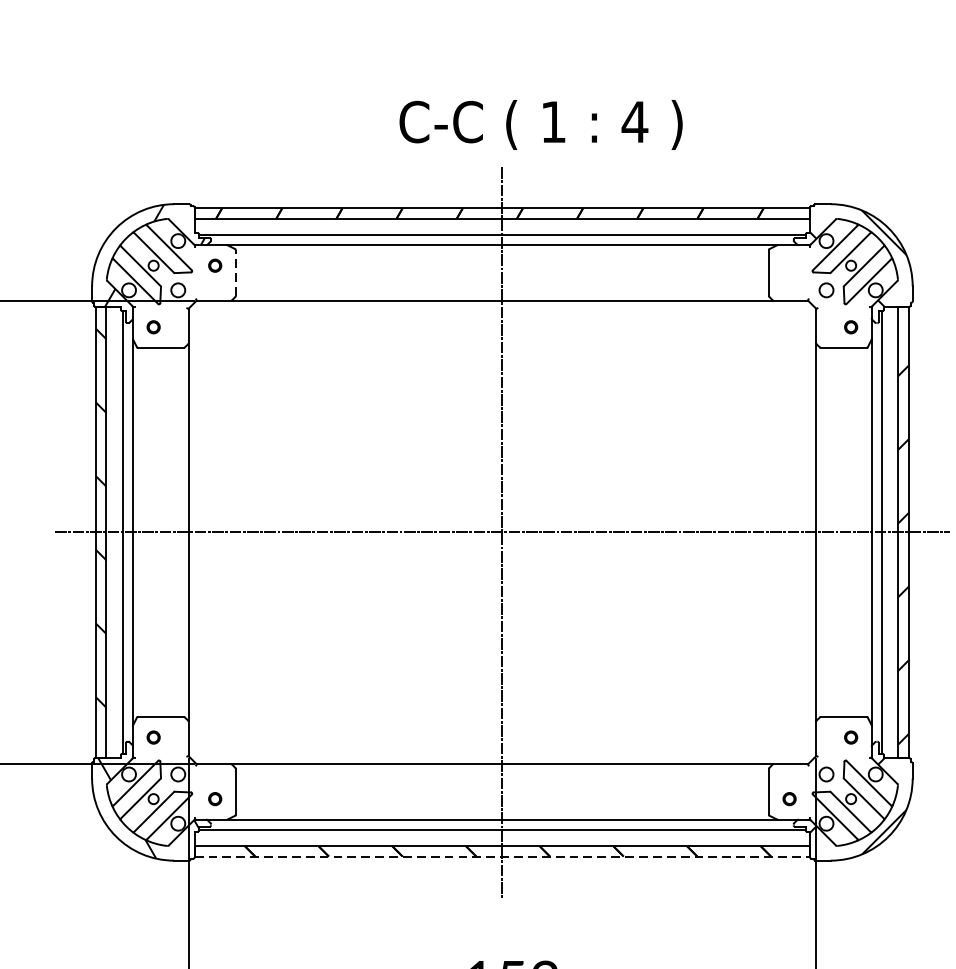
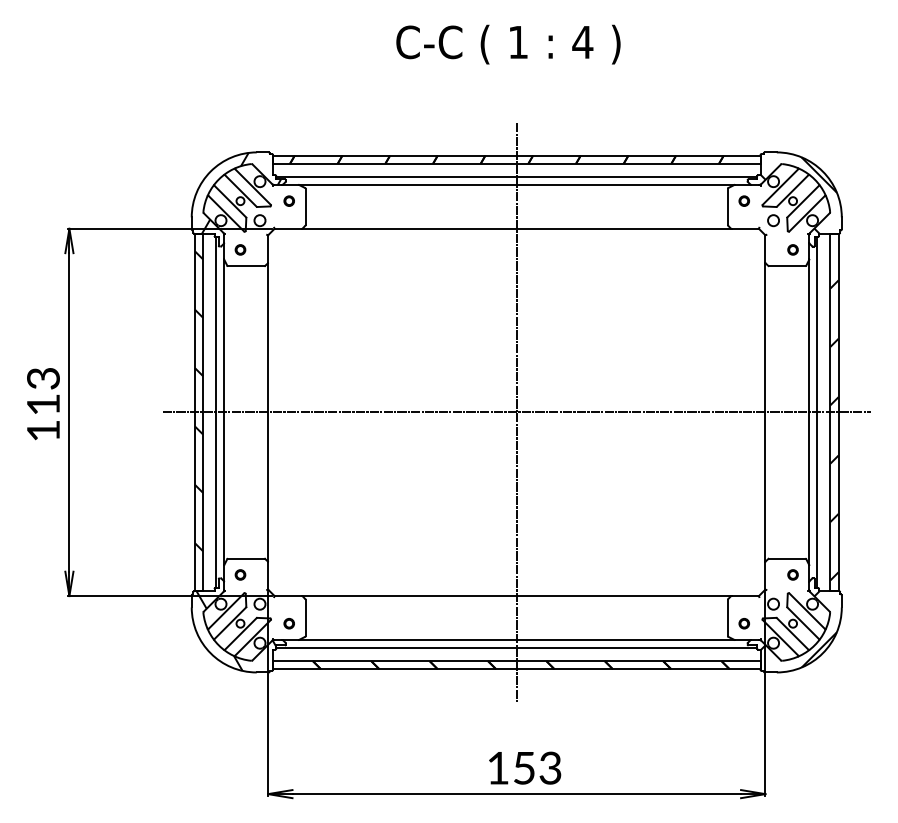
text: (541, 124) -> (508, 44), moved
part: (788, 264) -> (743, 200), added
line: (235, 272) -> (305, 206), dashed -> solid
line: (502, 856) -> (516, 669), dashed -> solid

